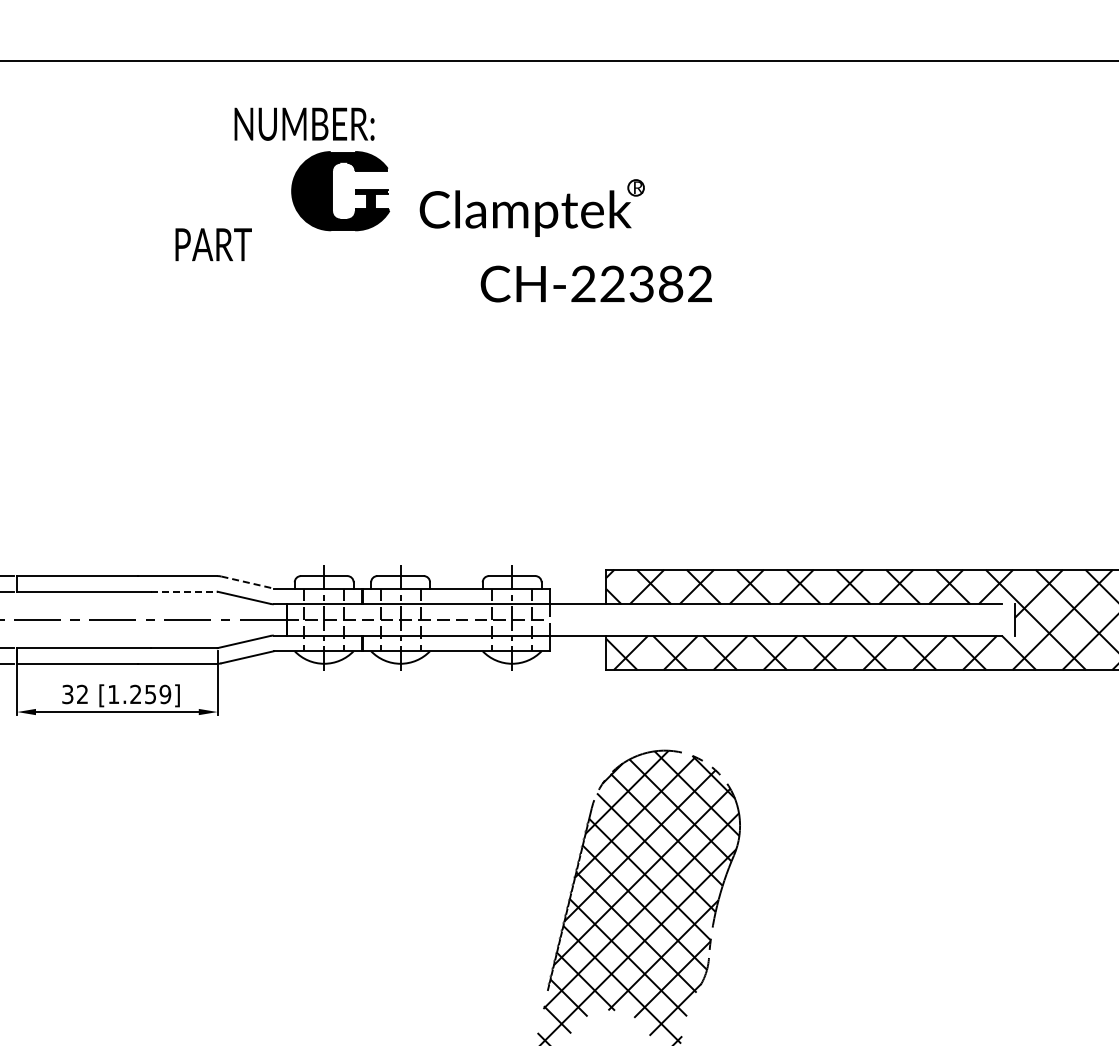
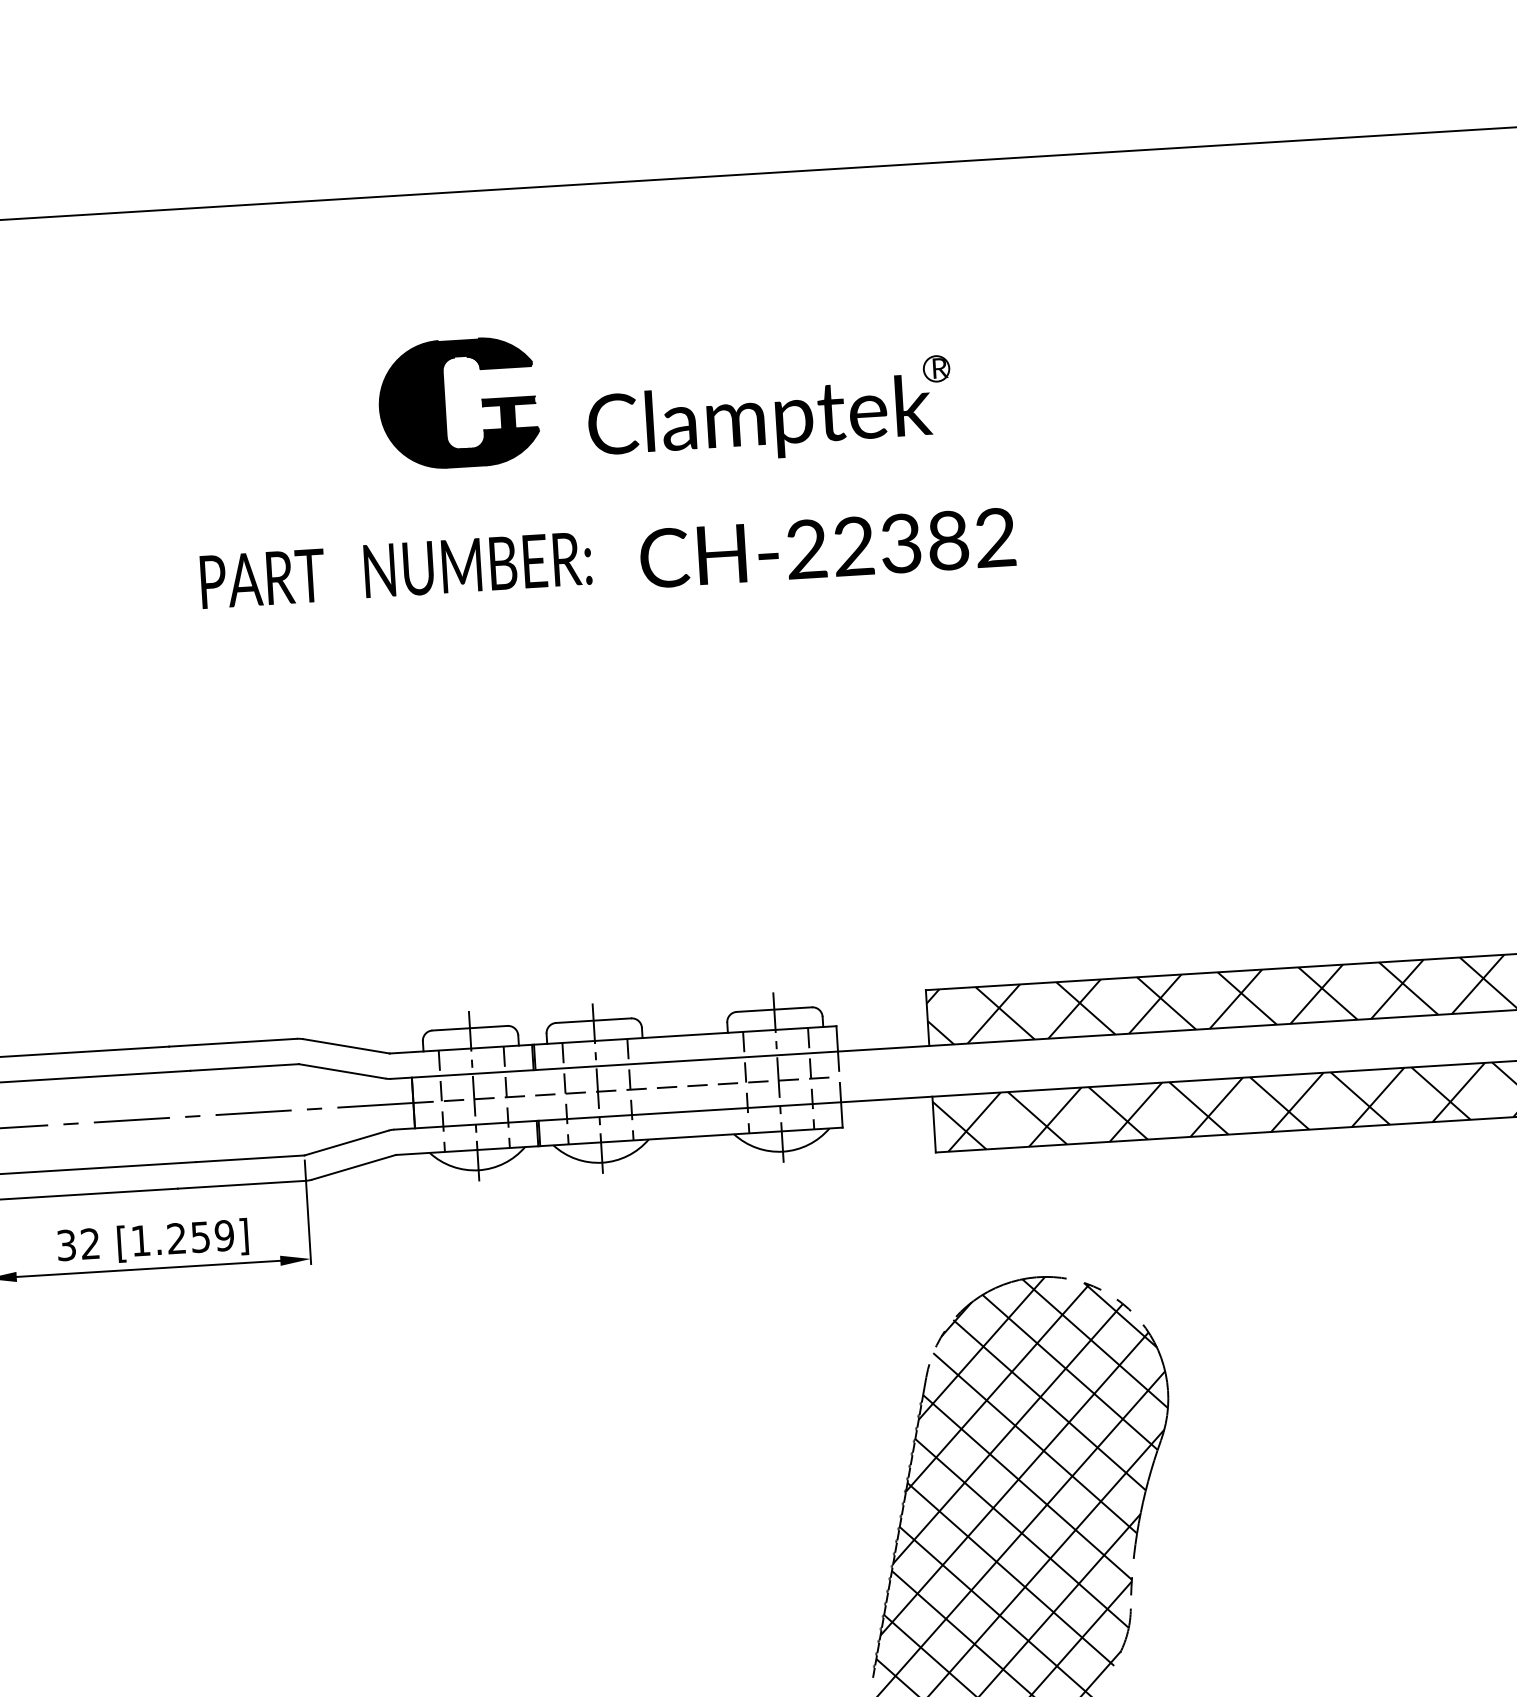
text: (304, 123) -> (477, 563), moved
text: (213, 244) -> (262, 578), moved
text: (595, 283) -> (826, 547), moved
line: (247, 582) -> (346, 1046), dashed -> solid
line: (184, 591) -> (245, 1067), dashed -> solid

